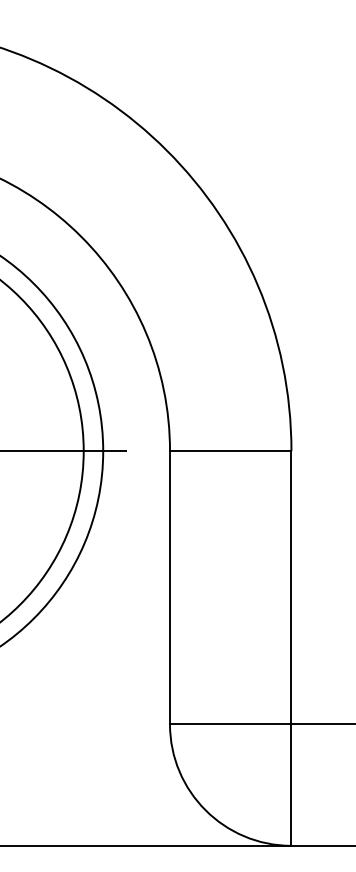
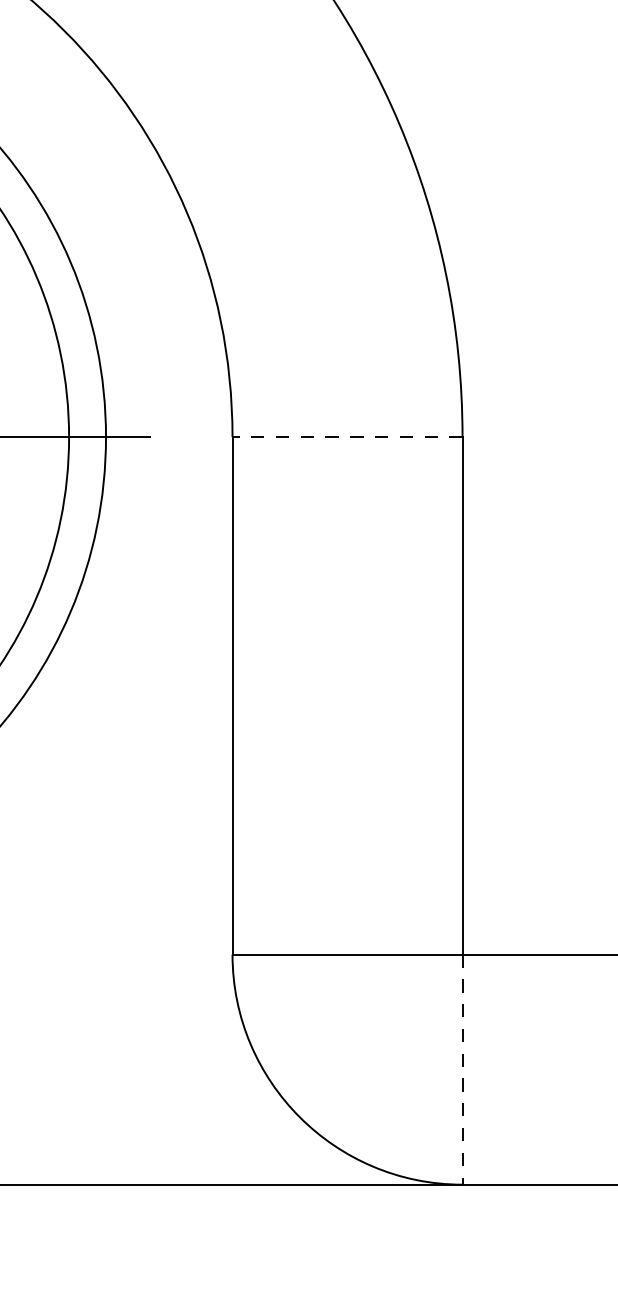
line: (230, 451) -> (347, 437), solid -> dashed
line: (291, 785) -> (462, 1070), solid -> dashed

